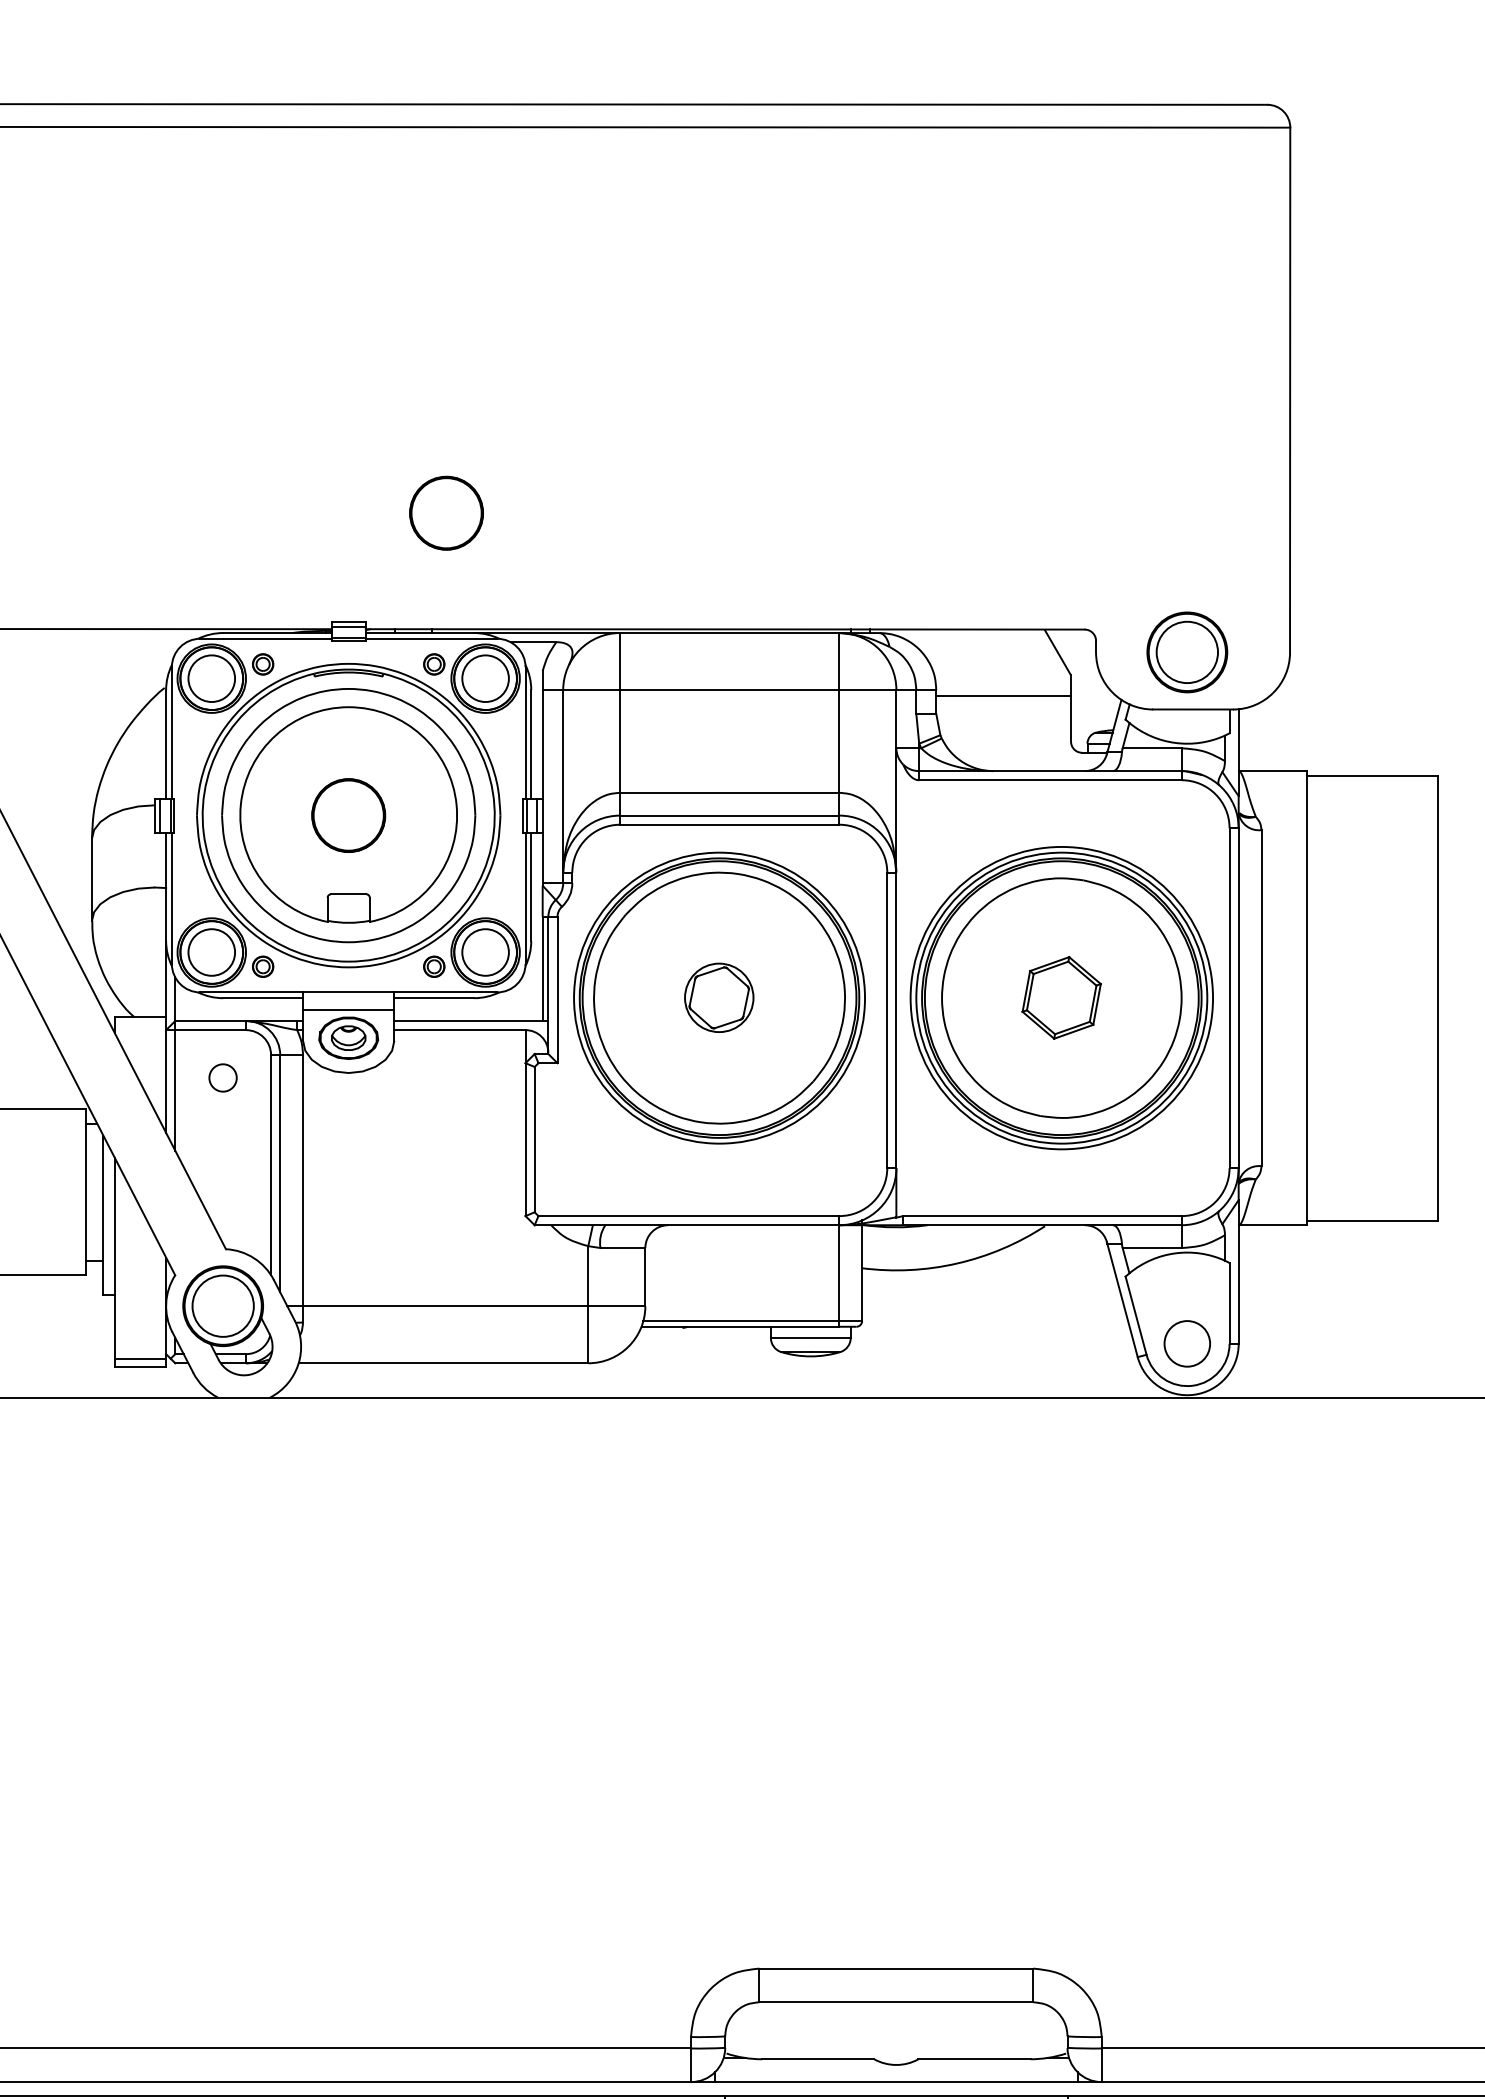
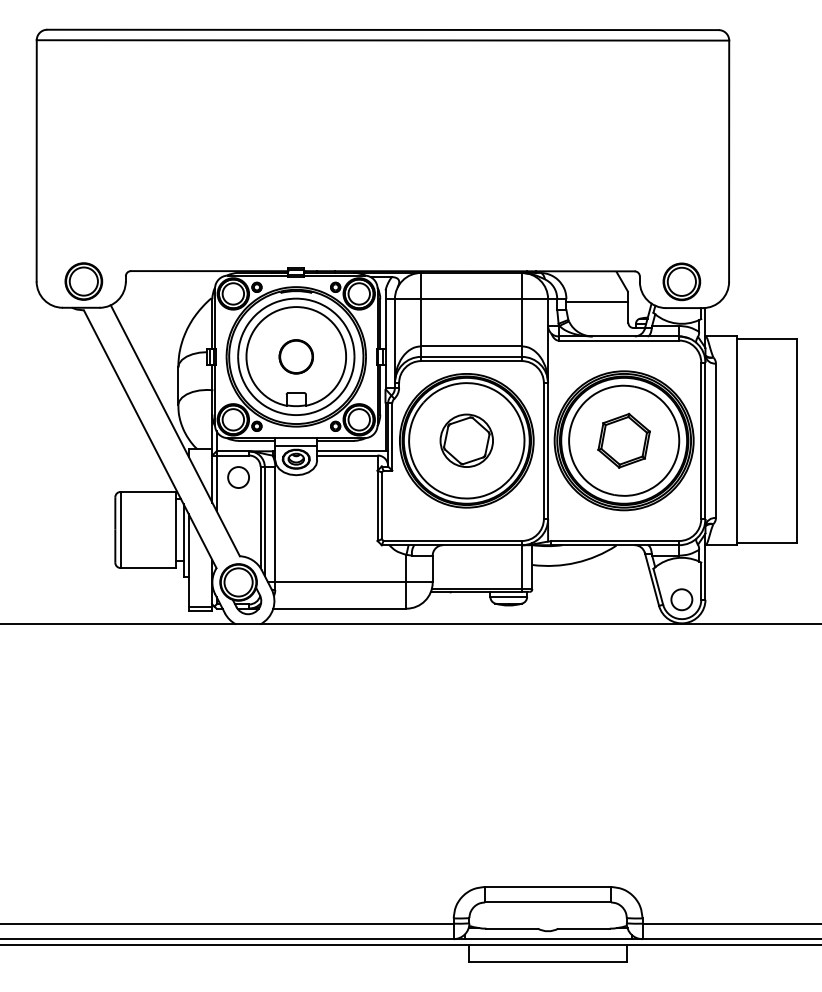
circle: (444, 512) -> (340, 217), removed
part: (718, 997) -> (466, 440), size x1.67
part: (1060, 997) -> (623, 440), size x1.43
circle: (222, 1077) -> (238, 477), size x1.67

